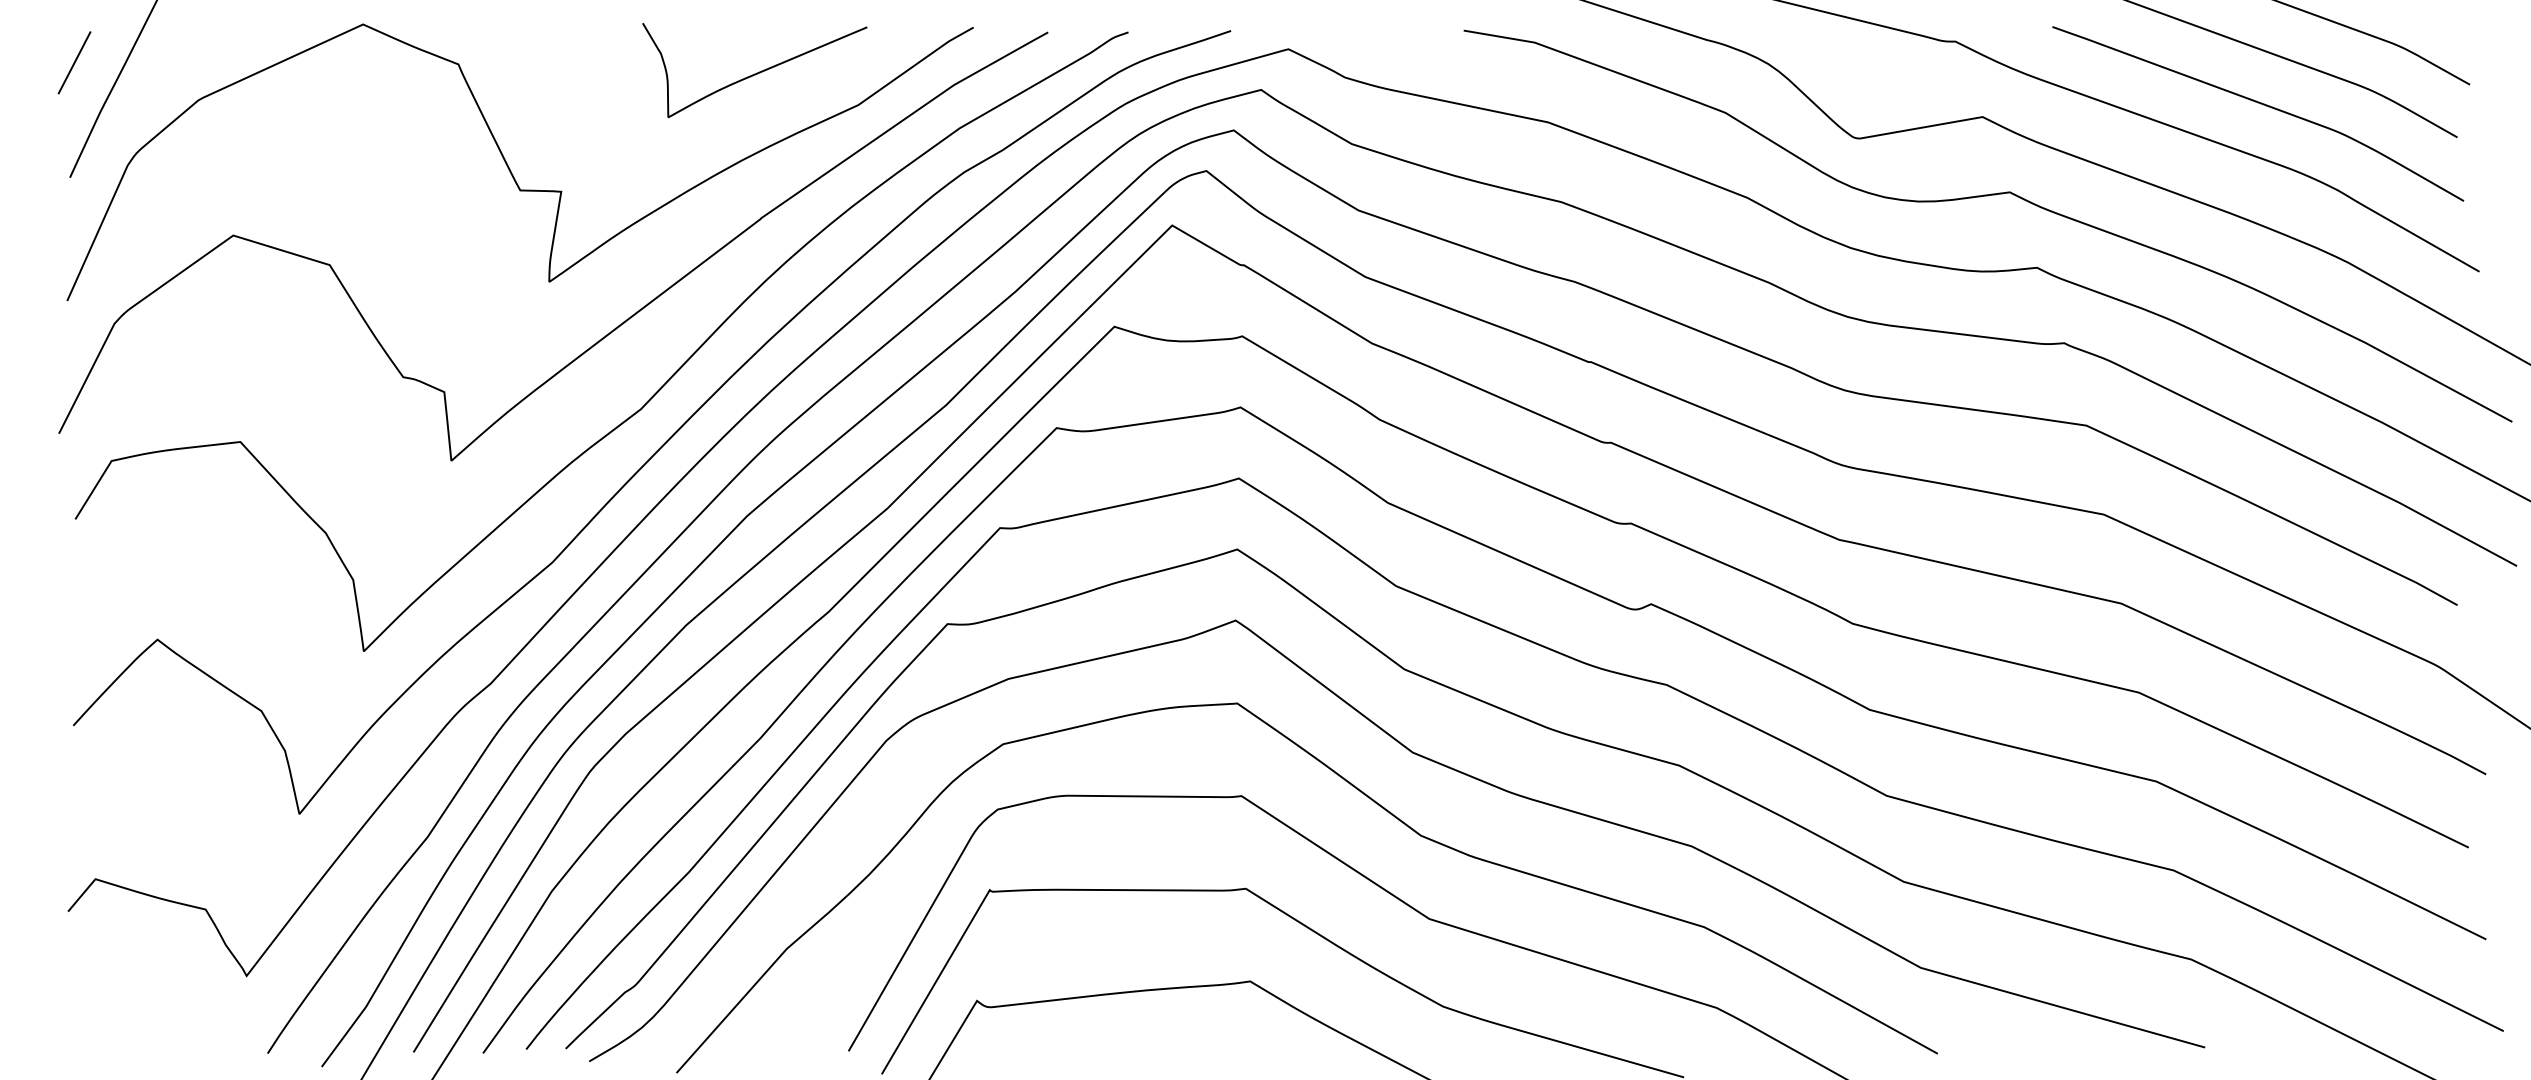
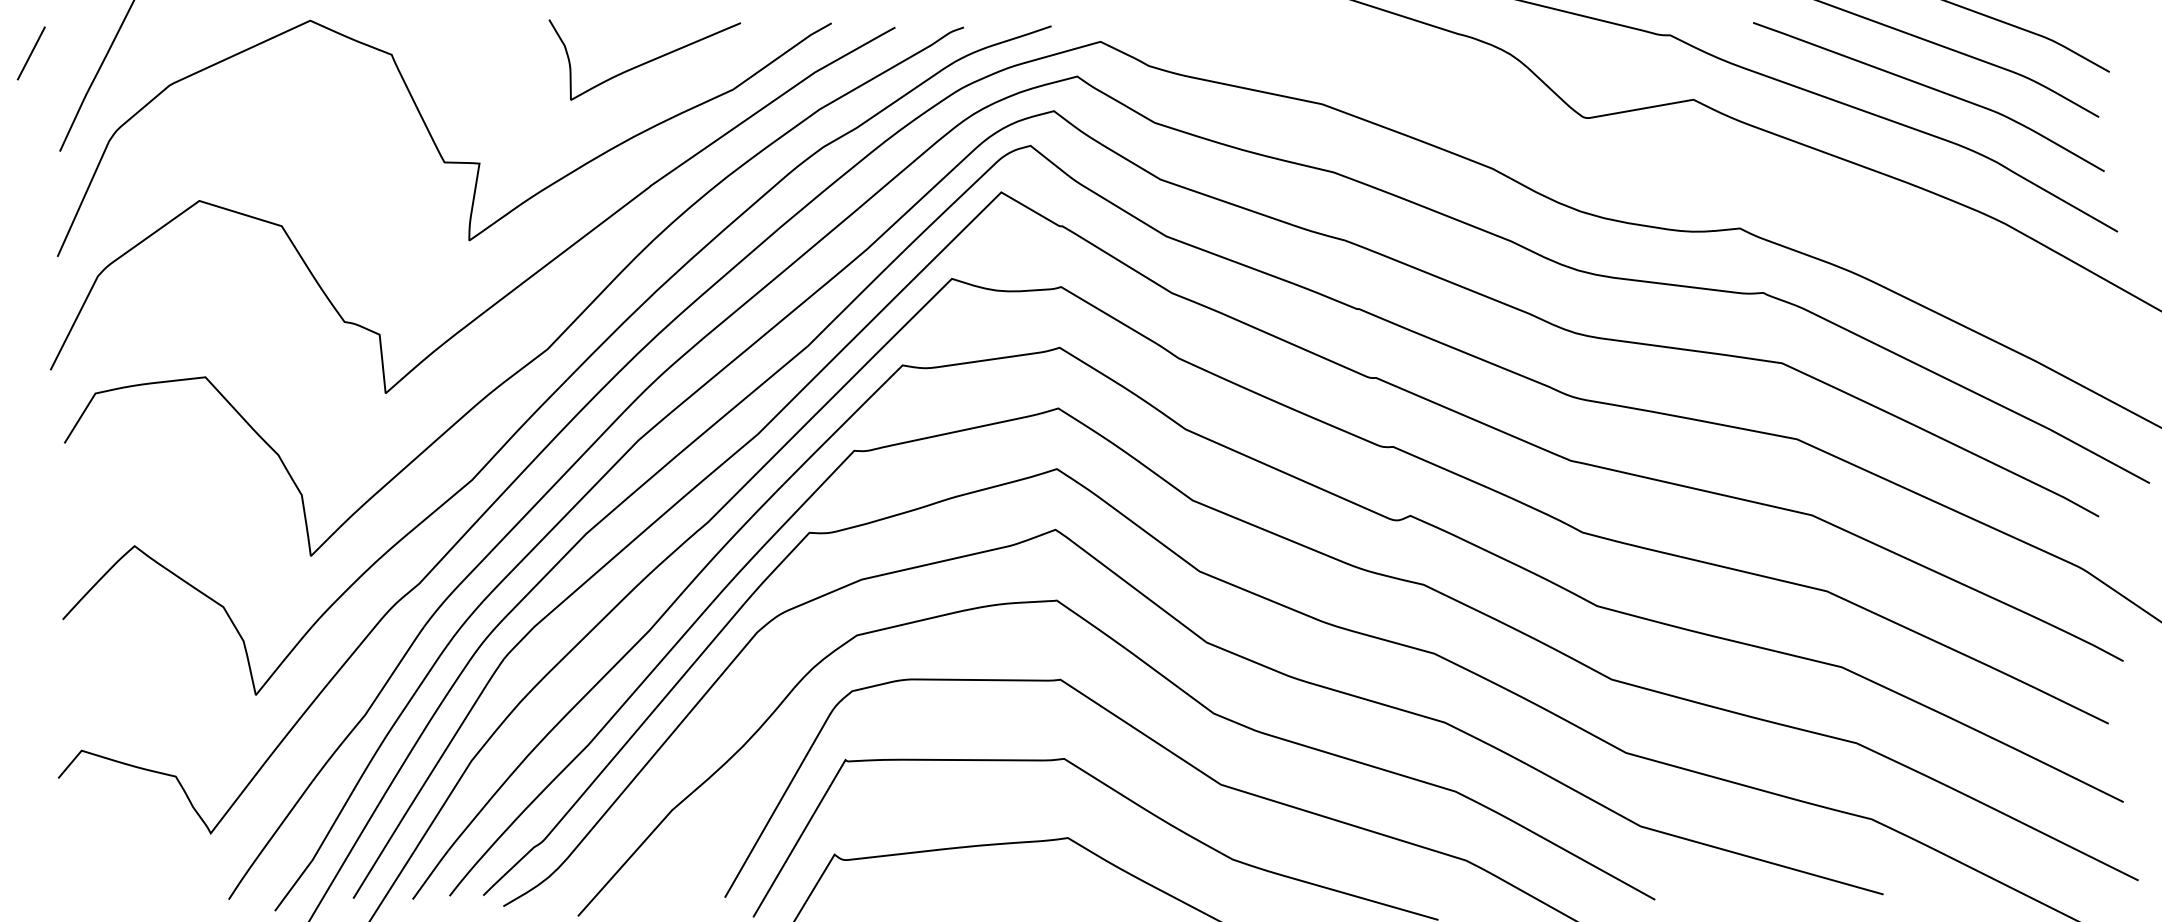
line: (74, 62) -> (31, 53), moved
curve: (1980, 197) -> (1691, 168), removed

